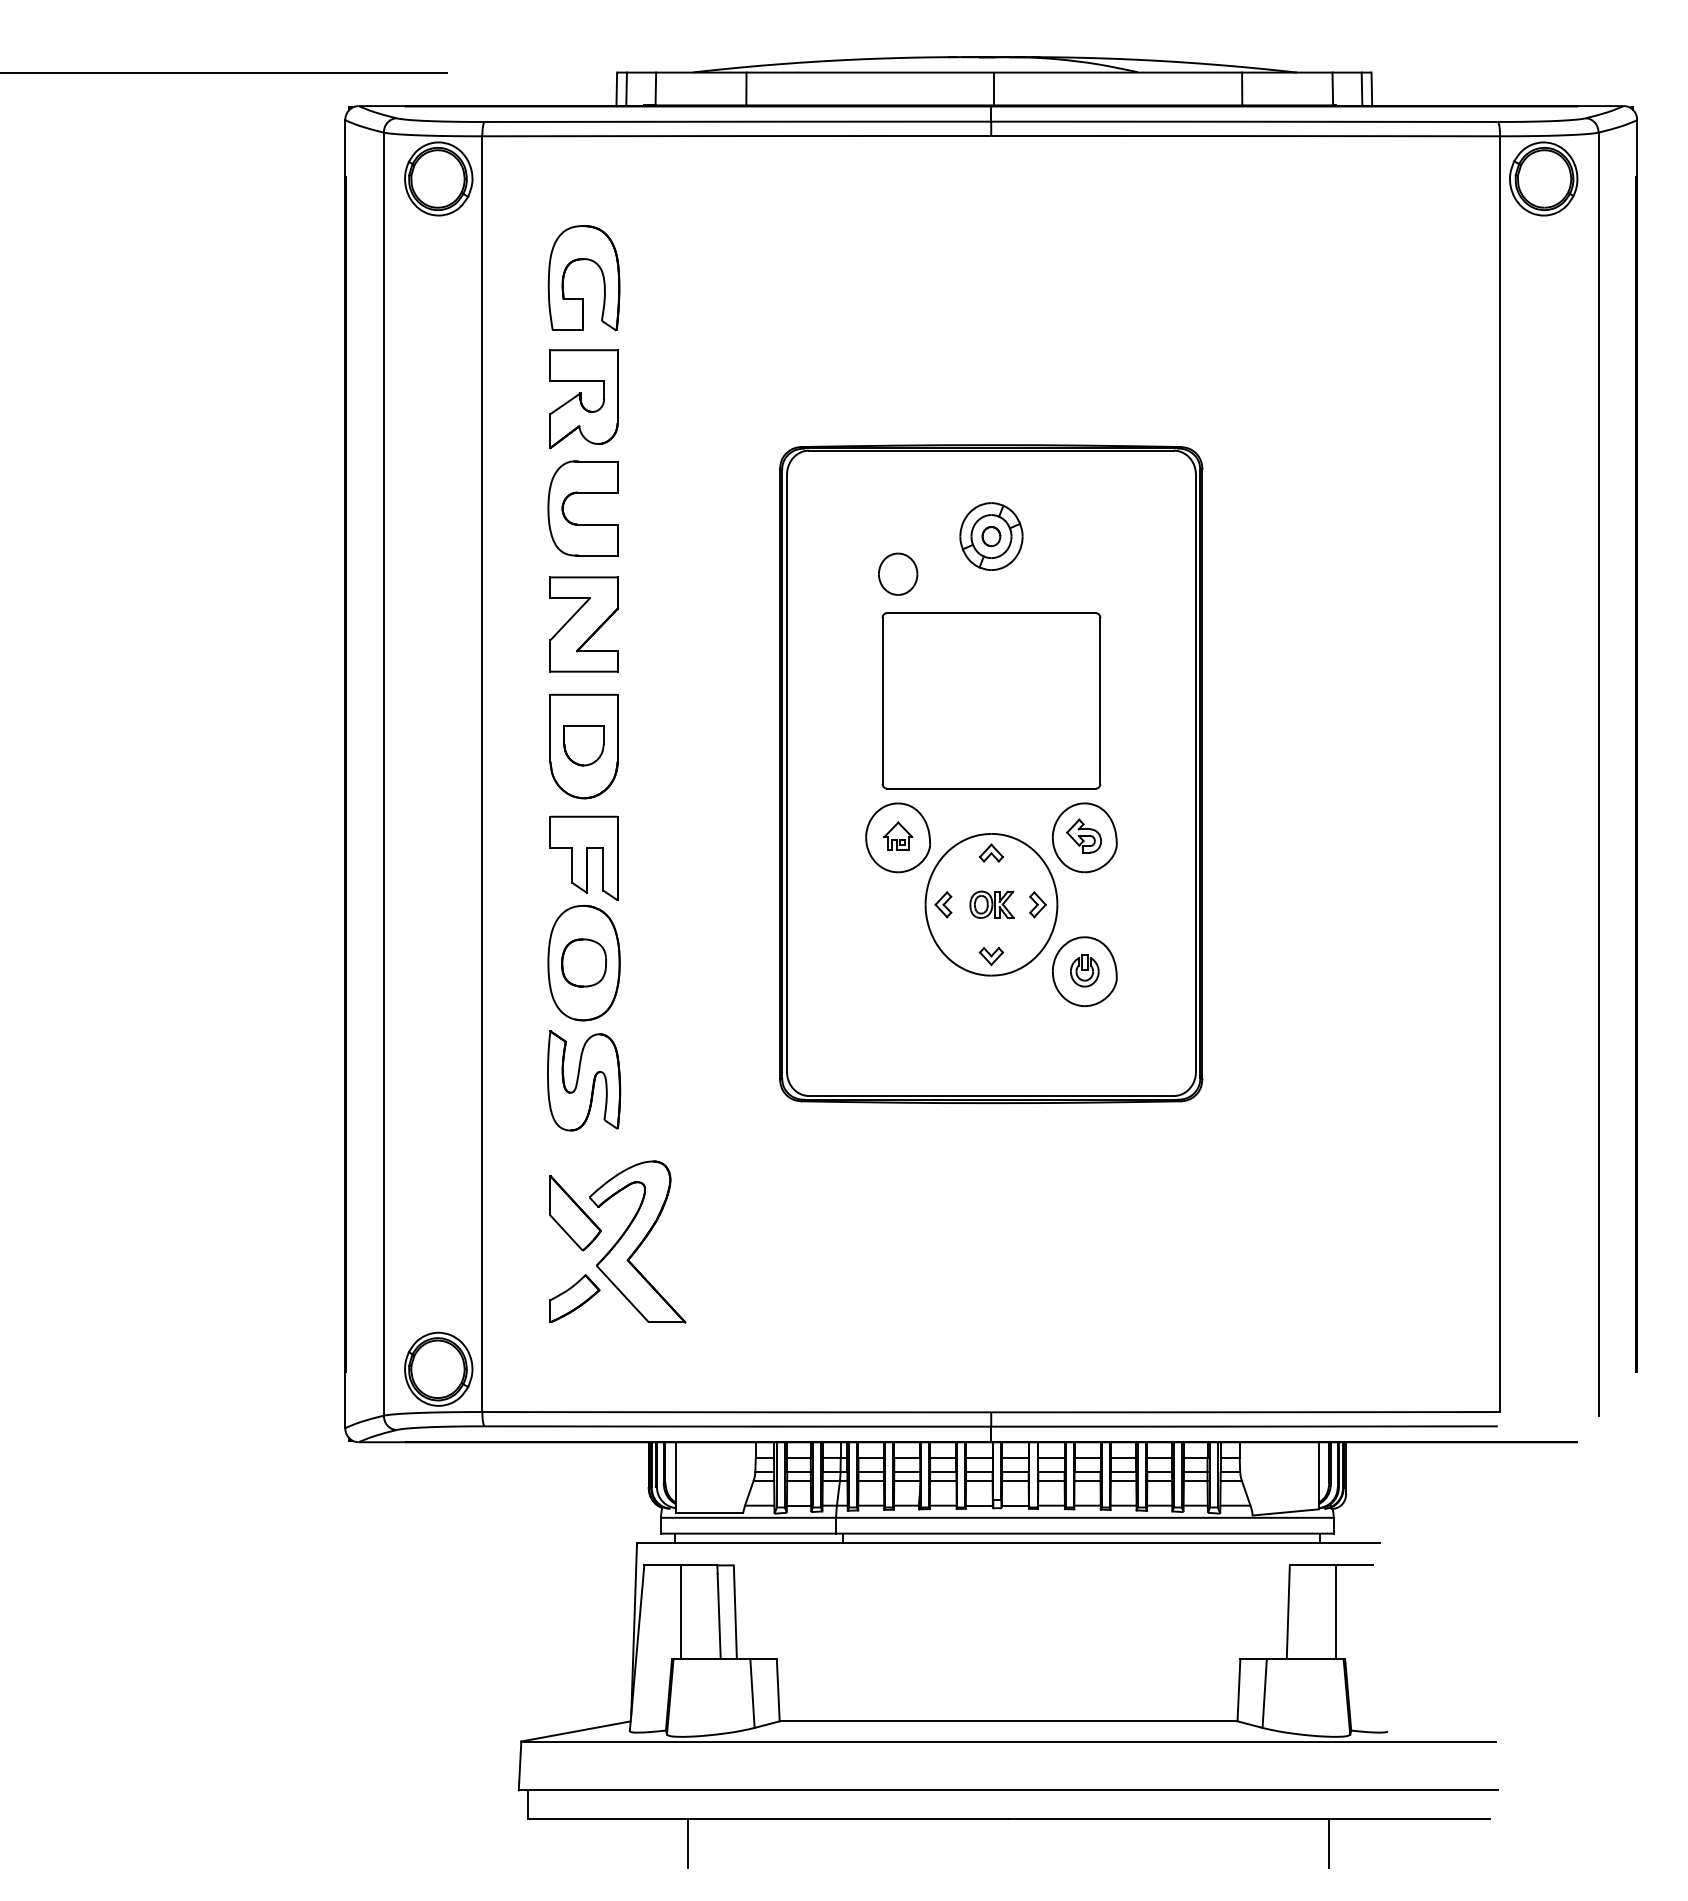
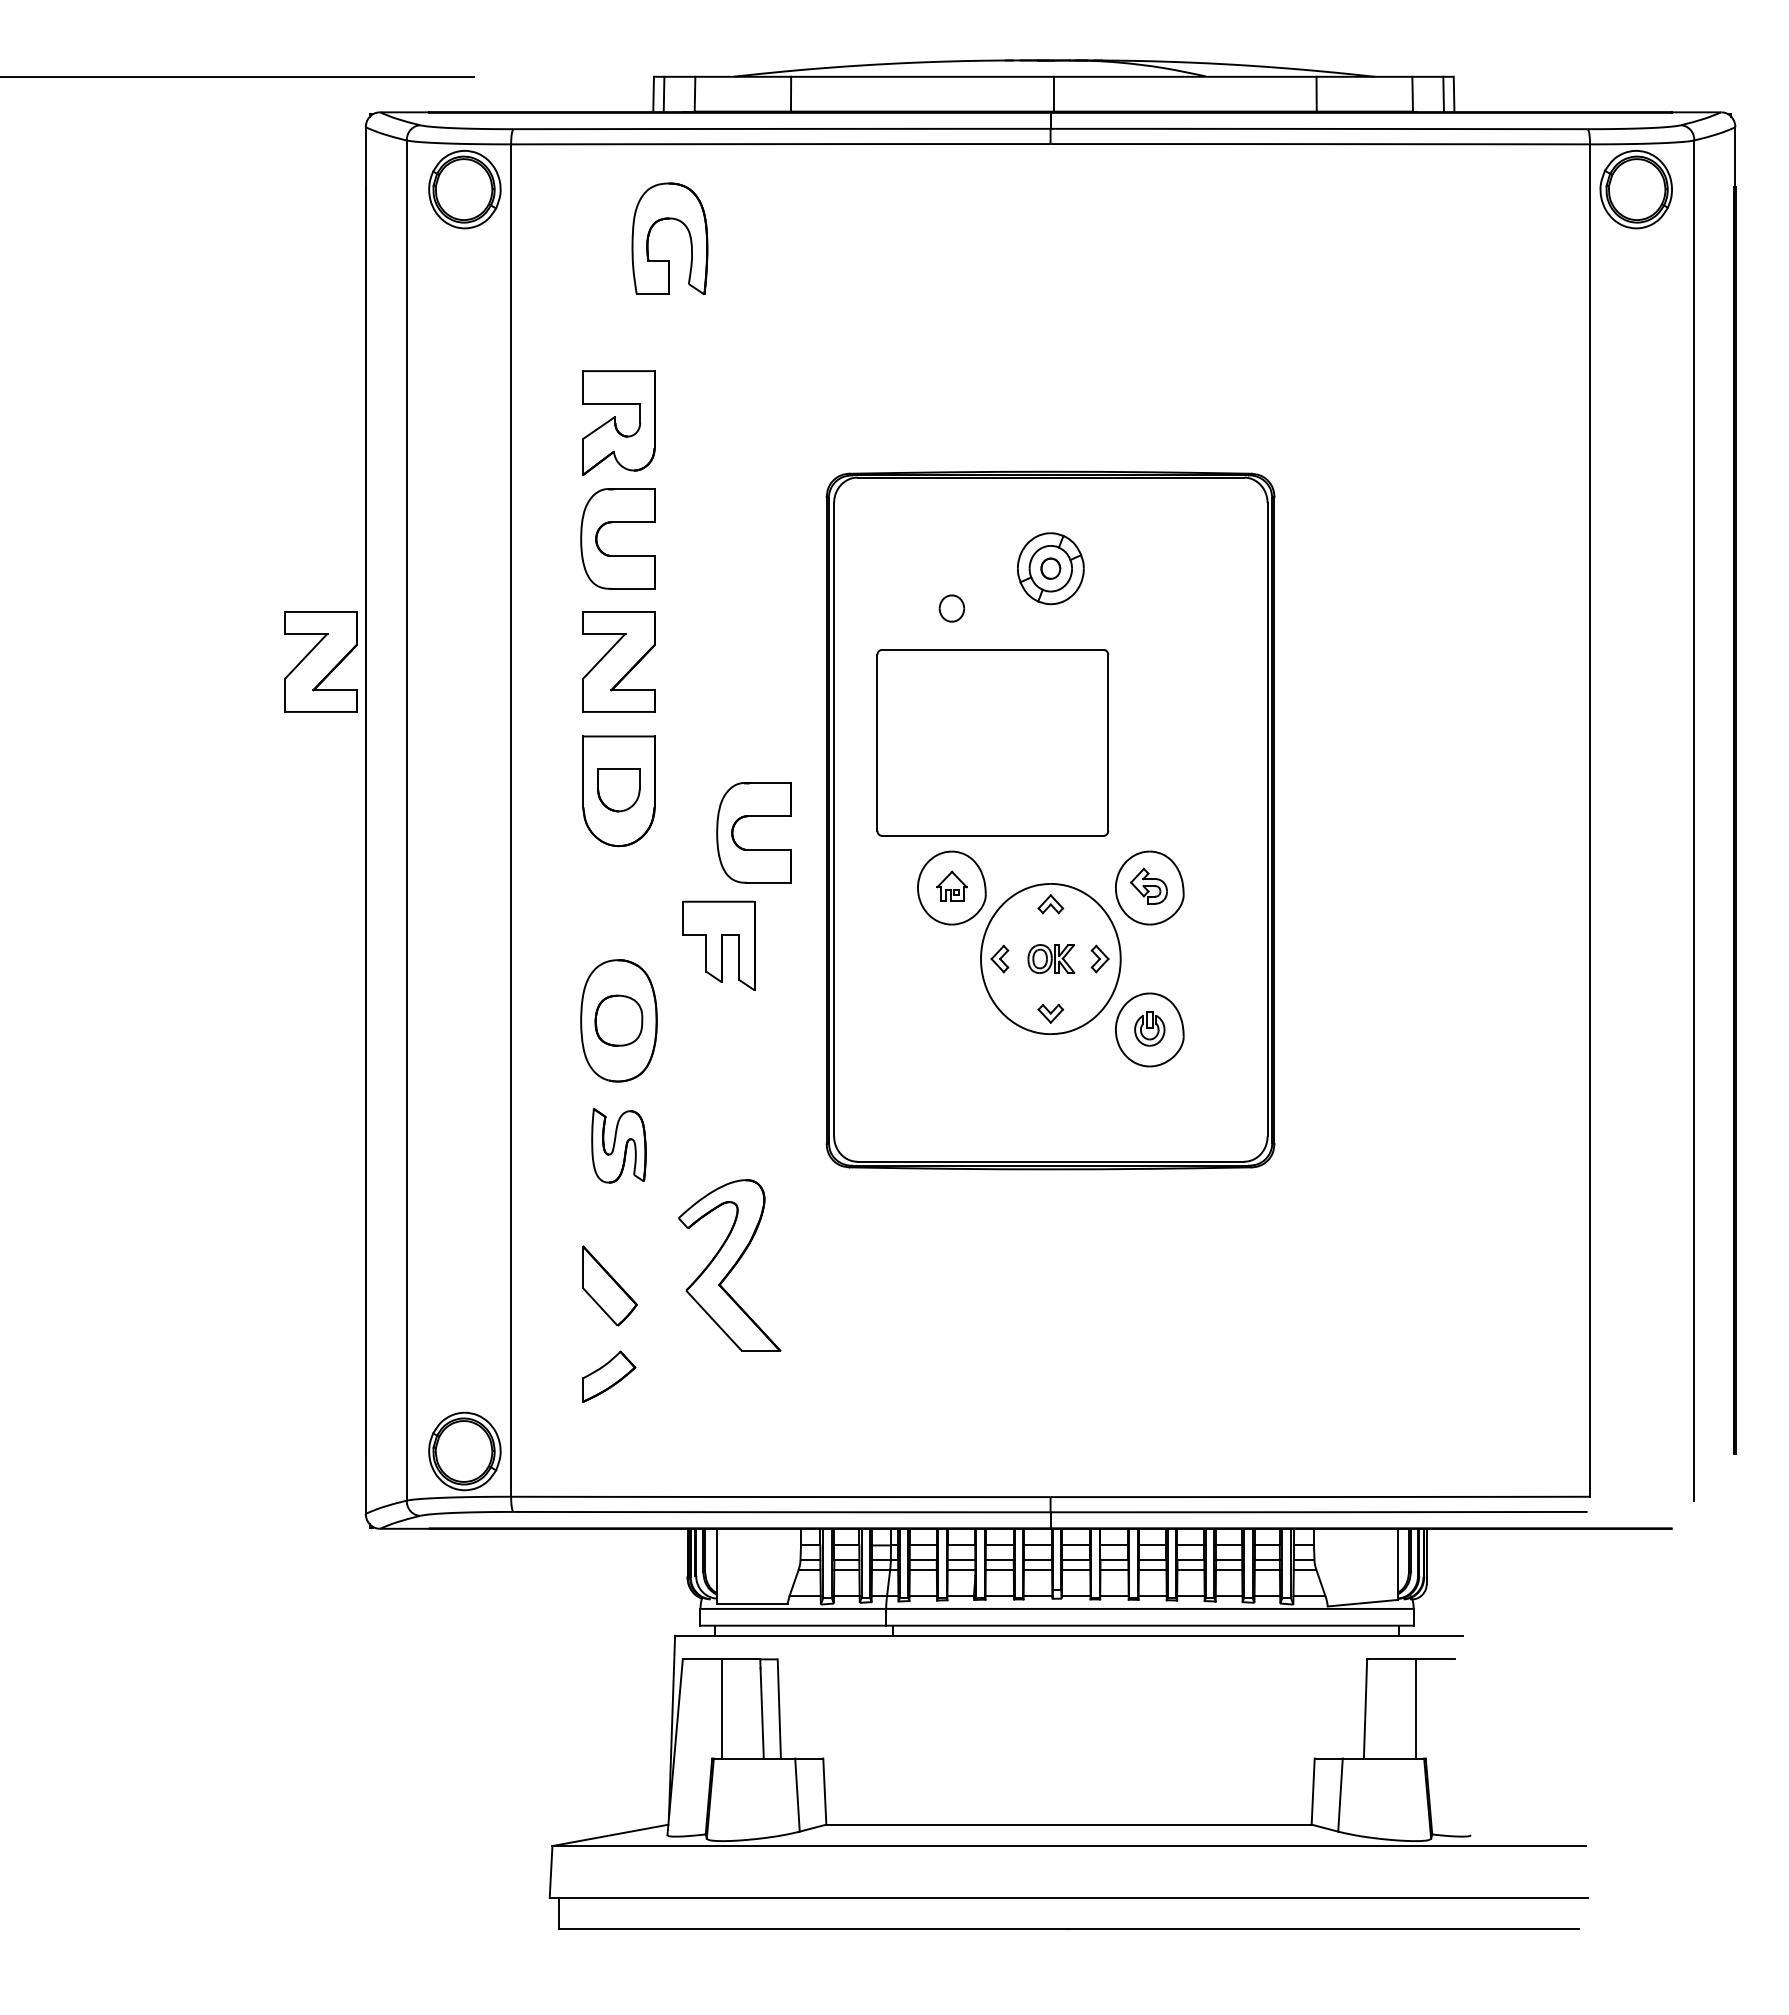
part: (577, 260) -> (663, 220), moved
part: (897, 574) -> (951, 608), size x0.6
part: (302, 624) -> (320, 661), added
part: (991, 700) -> (992, 742), moved
part: (710, 770) -> (753, 816), added
part: (583, 858) -> (718, 945), moved
part: (583, 1080) -> (618, 1145), size x0.7
part: (637, 1241) -> (729, 1265), moved
line: (688, 1843) -> (729, 1954), removed
line: (1328, 1843) -> (1408, 1954), removed

